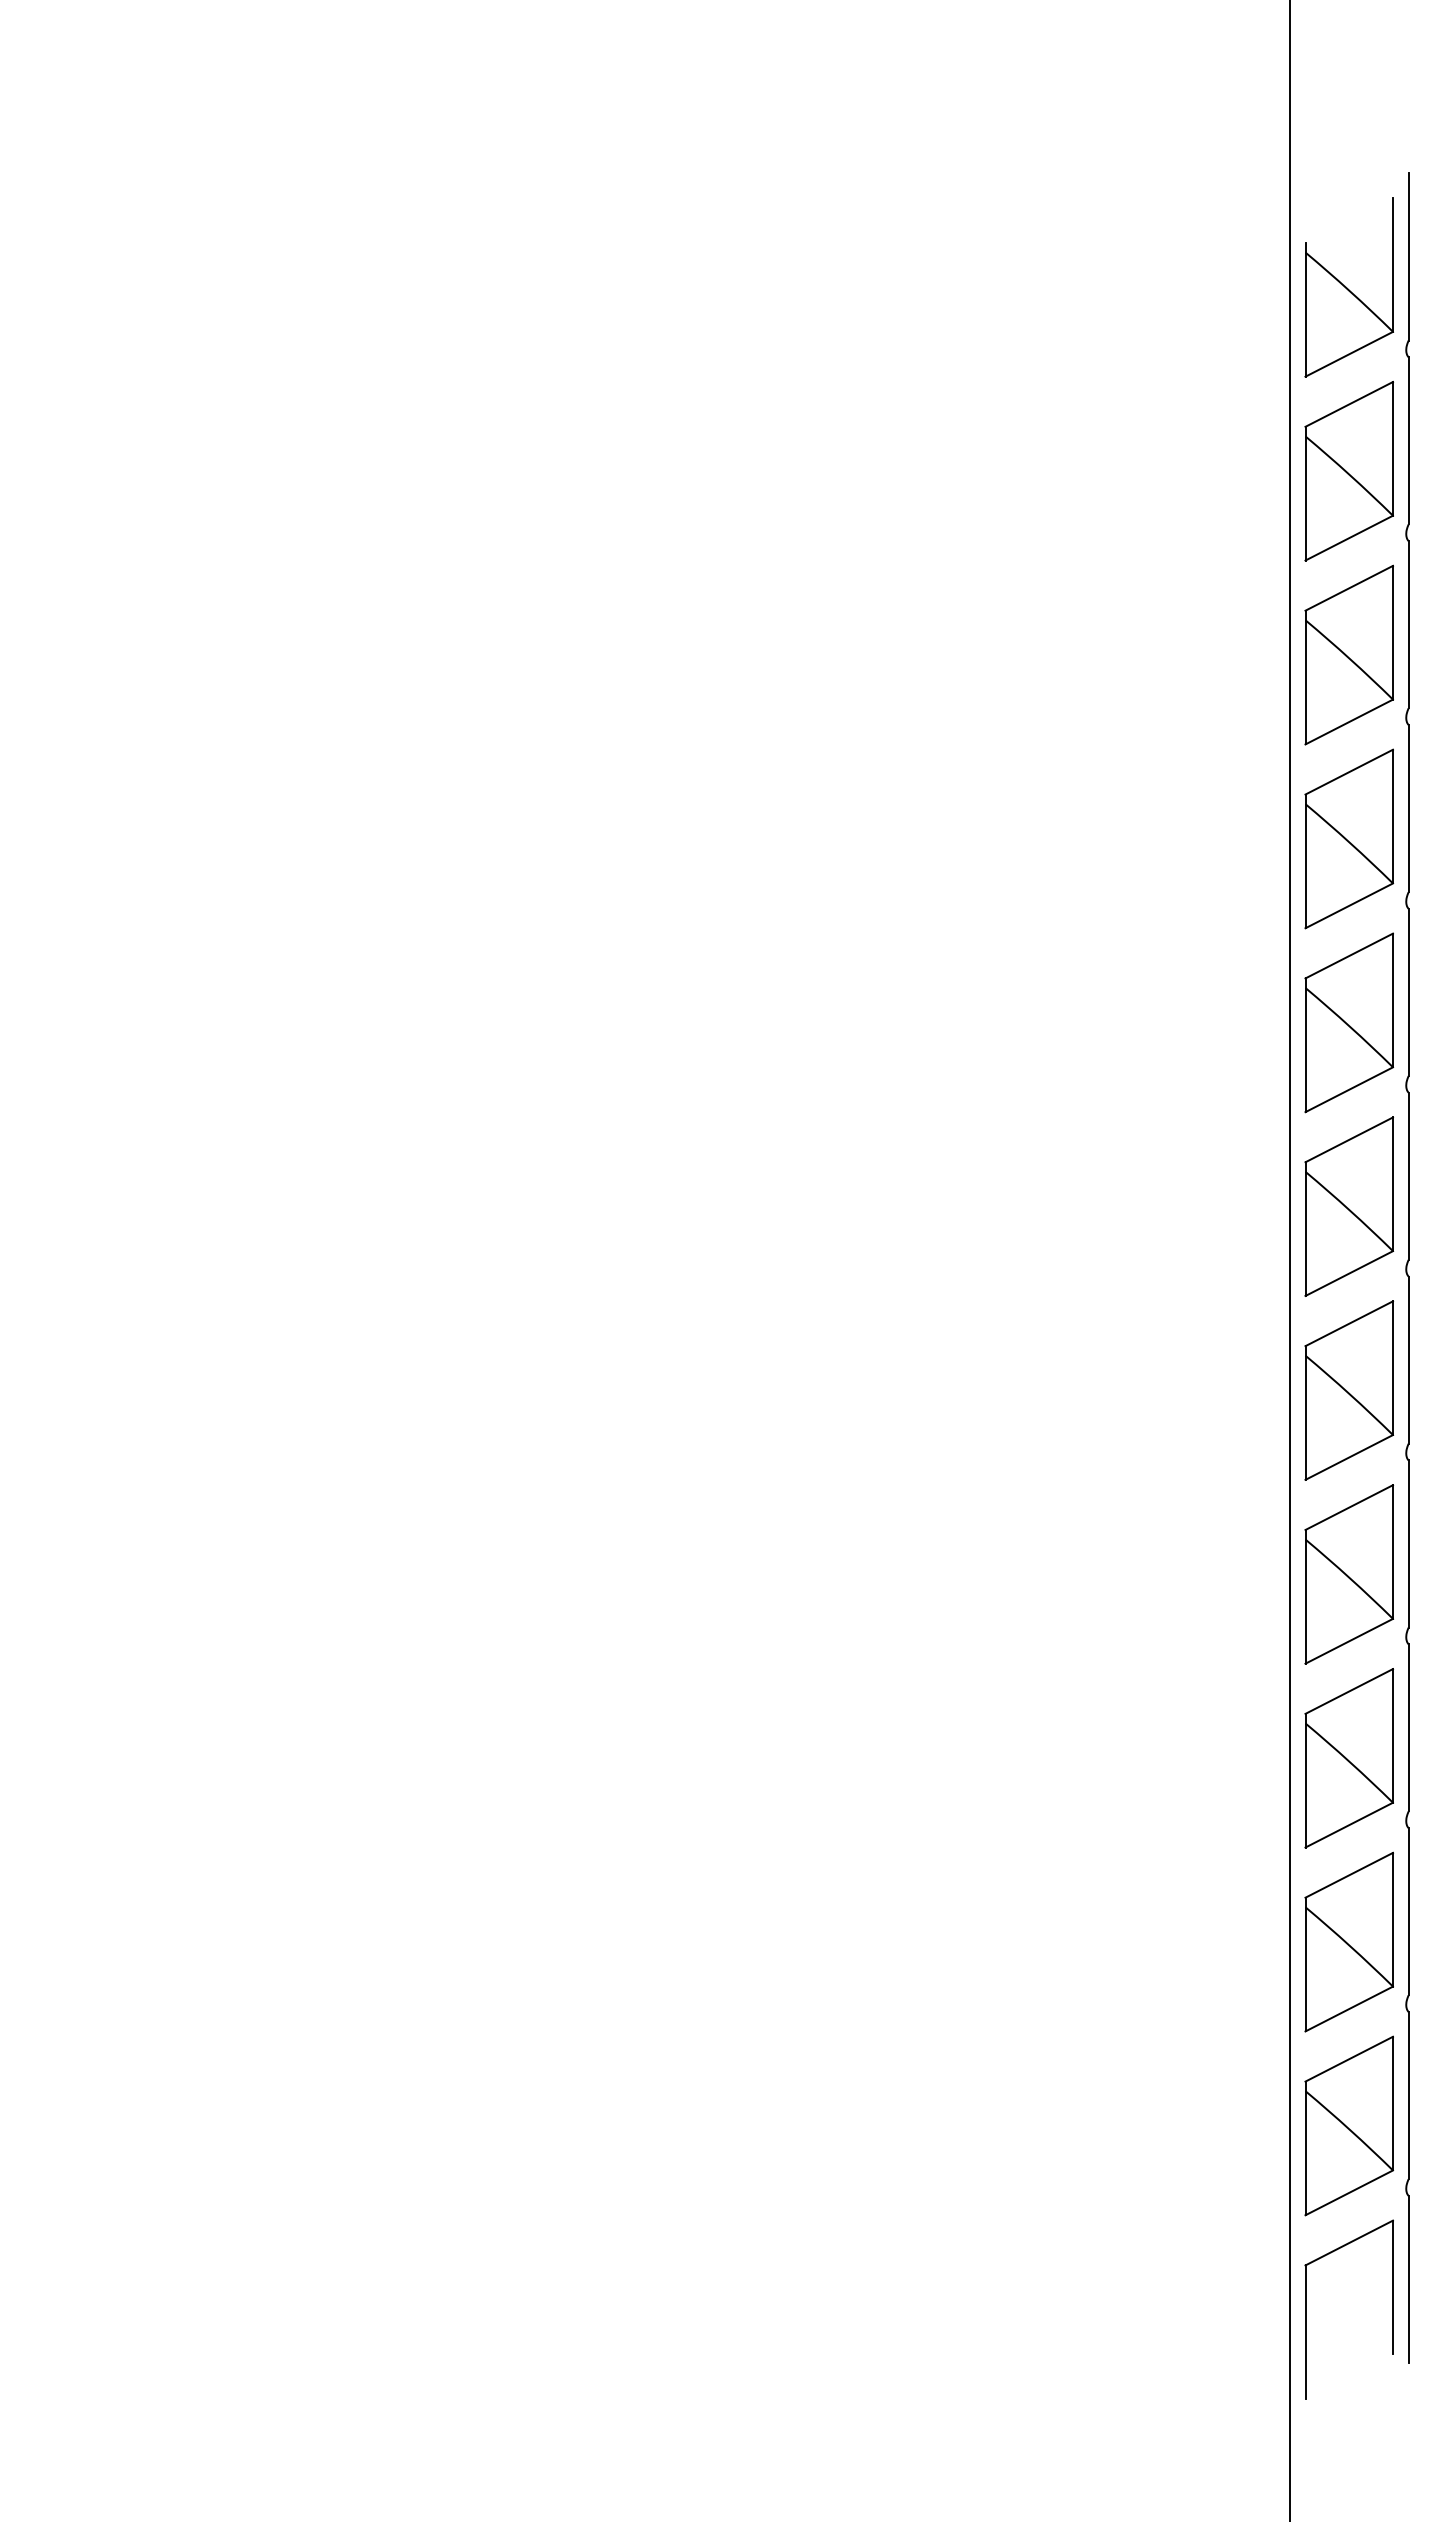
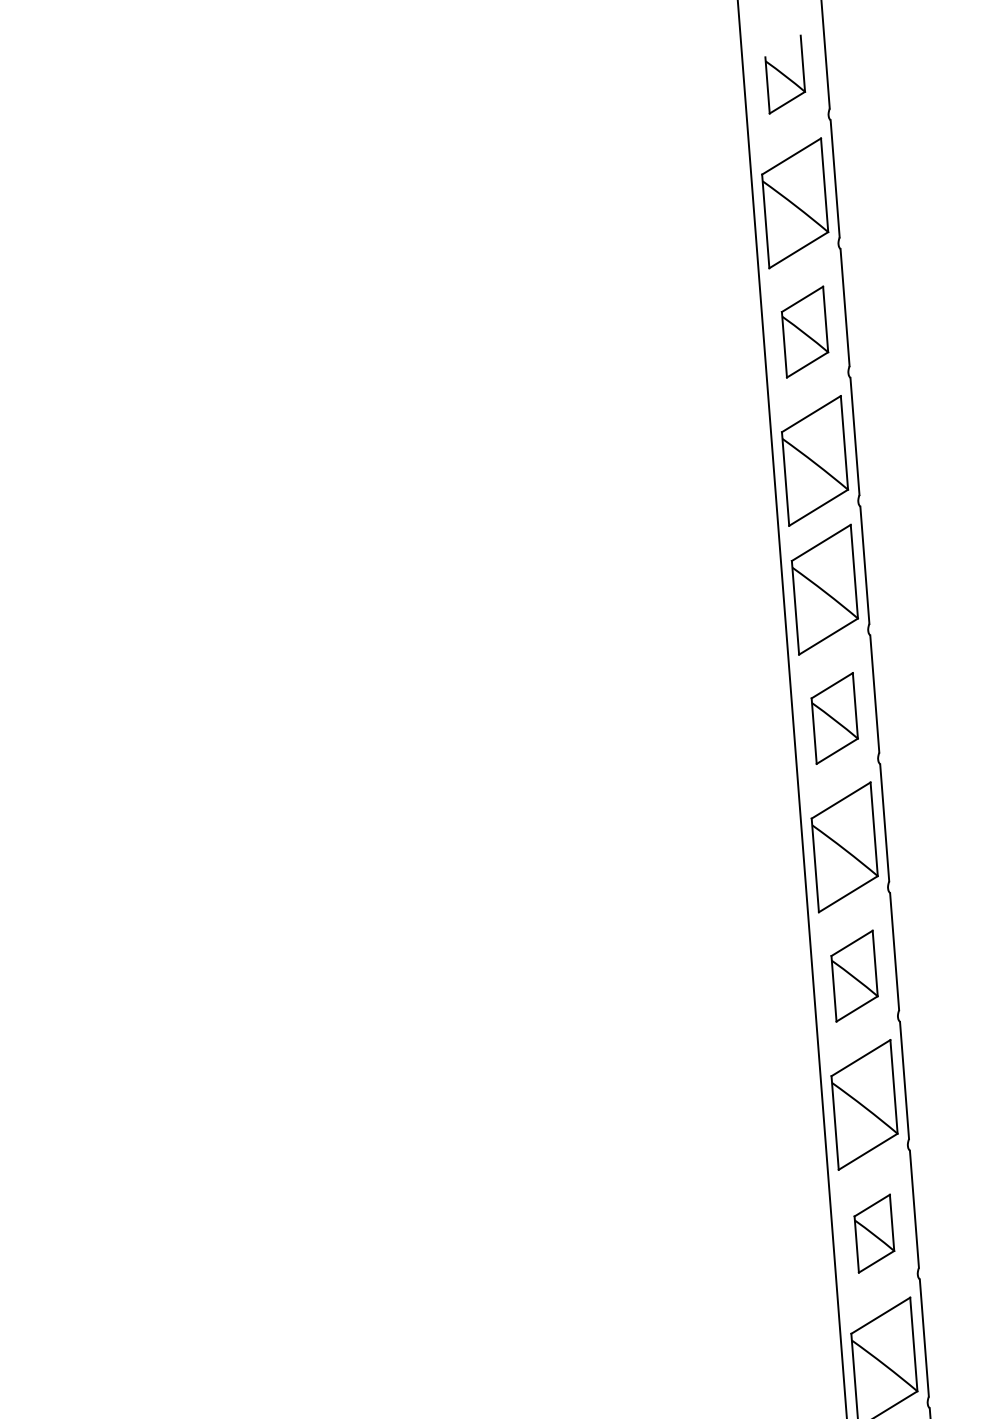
part: (1348, 287) -> (784, 74), size x0.6
part: (1348, 654) -> (804, 331), size x0.7
part: (1348, 1206) -> (834, 718), size x0.7
part: (1348, 1574) -> (854, 976), size x0.7
part: (1348, 1941) -> (873, 1233), size x0.6

